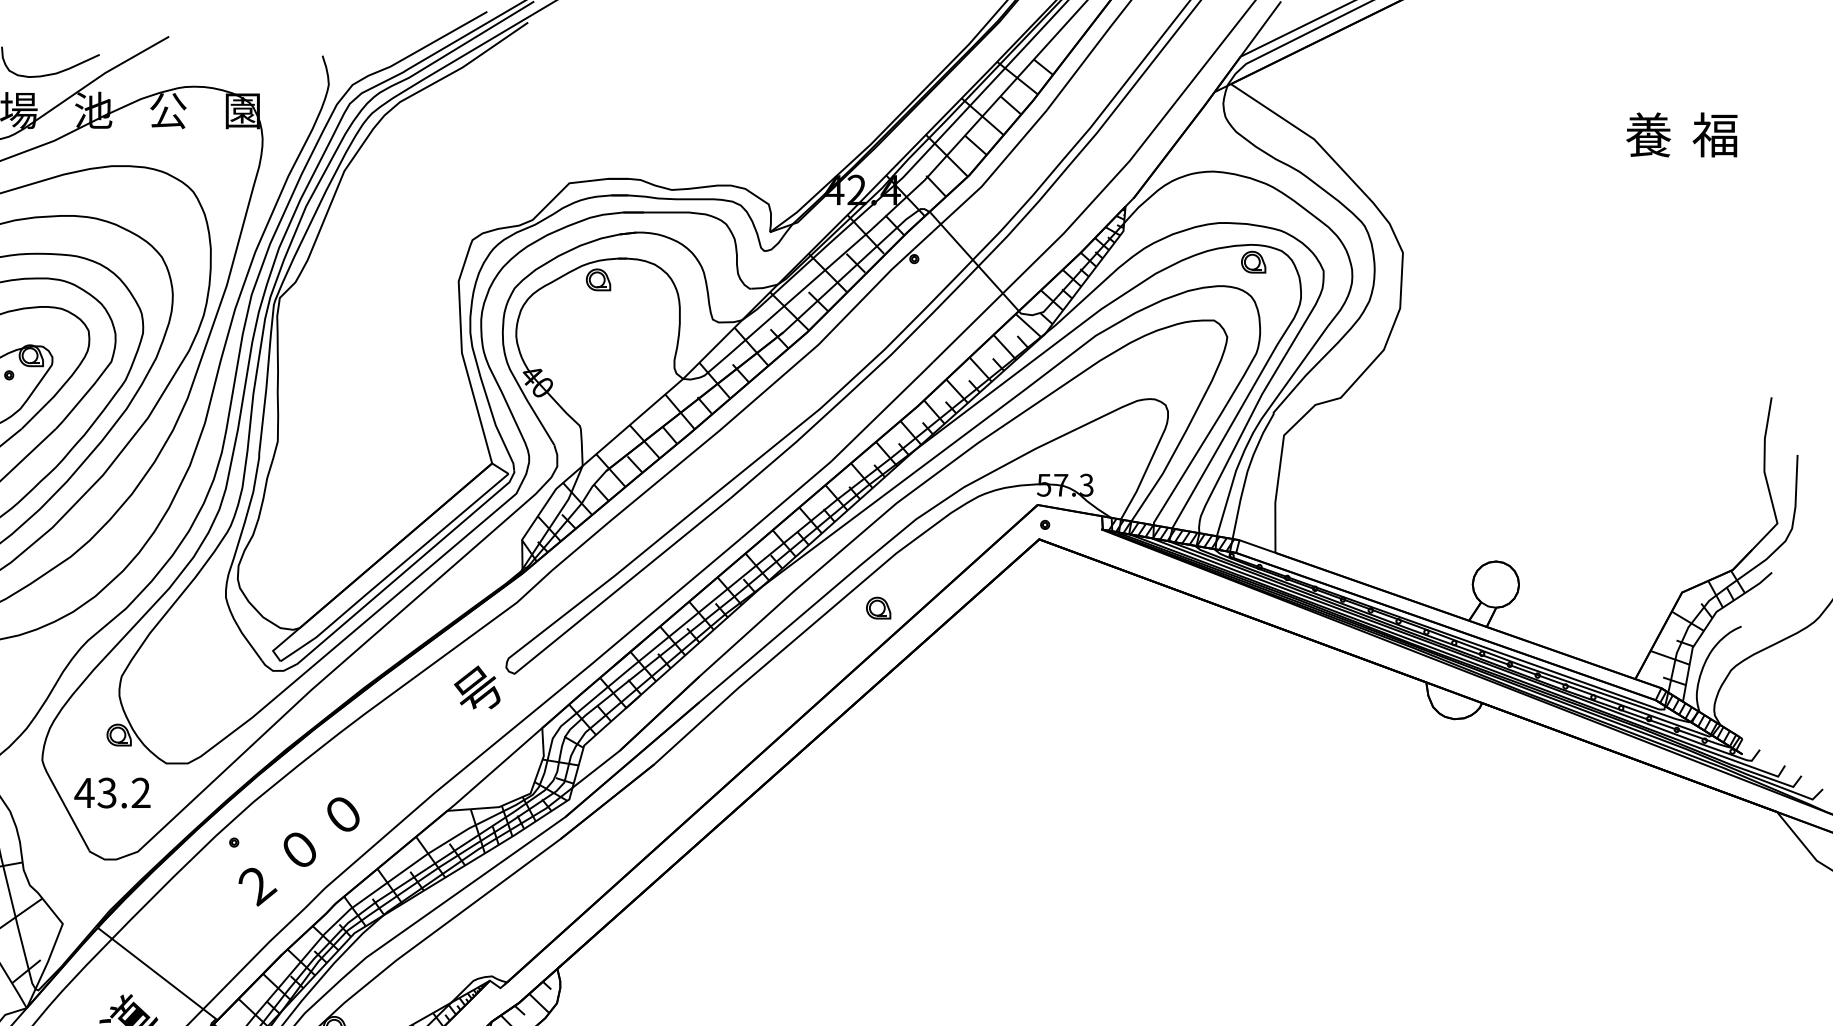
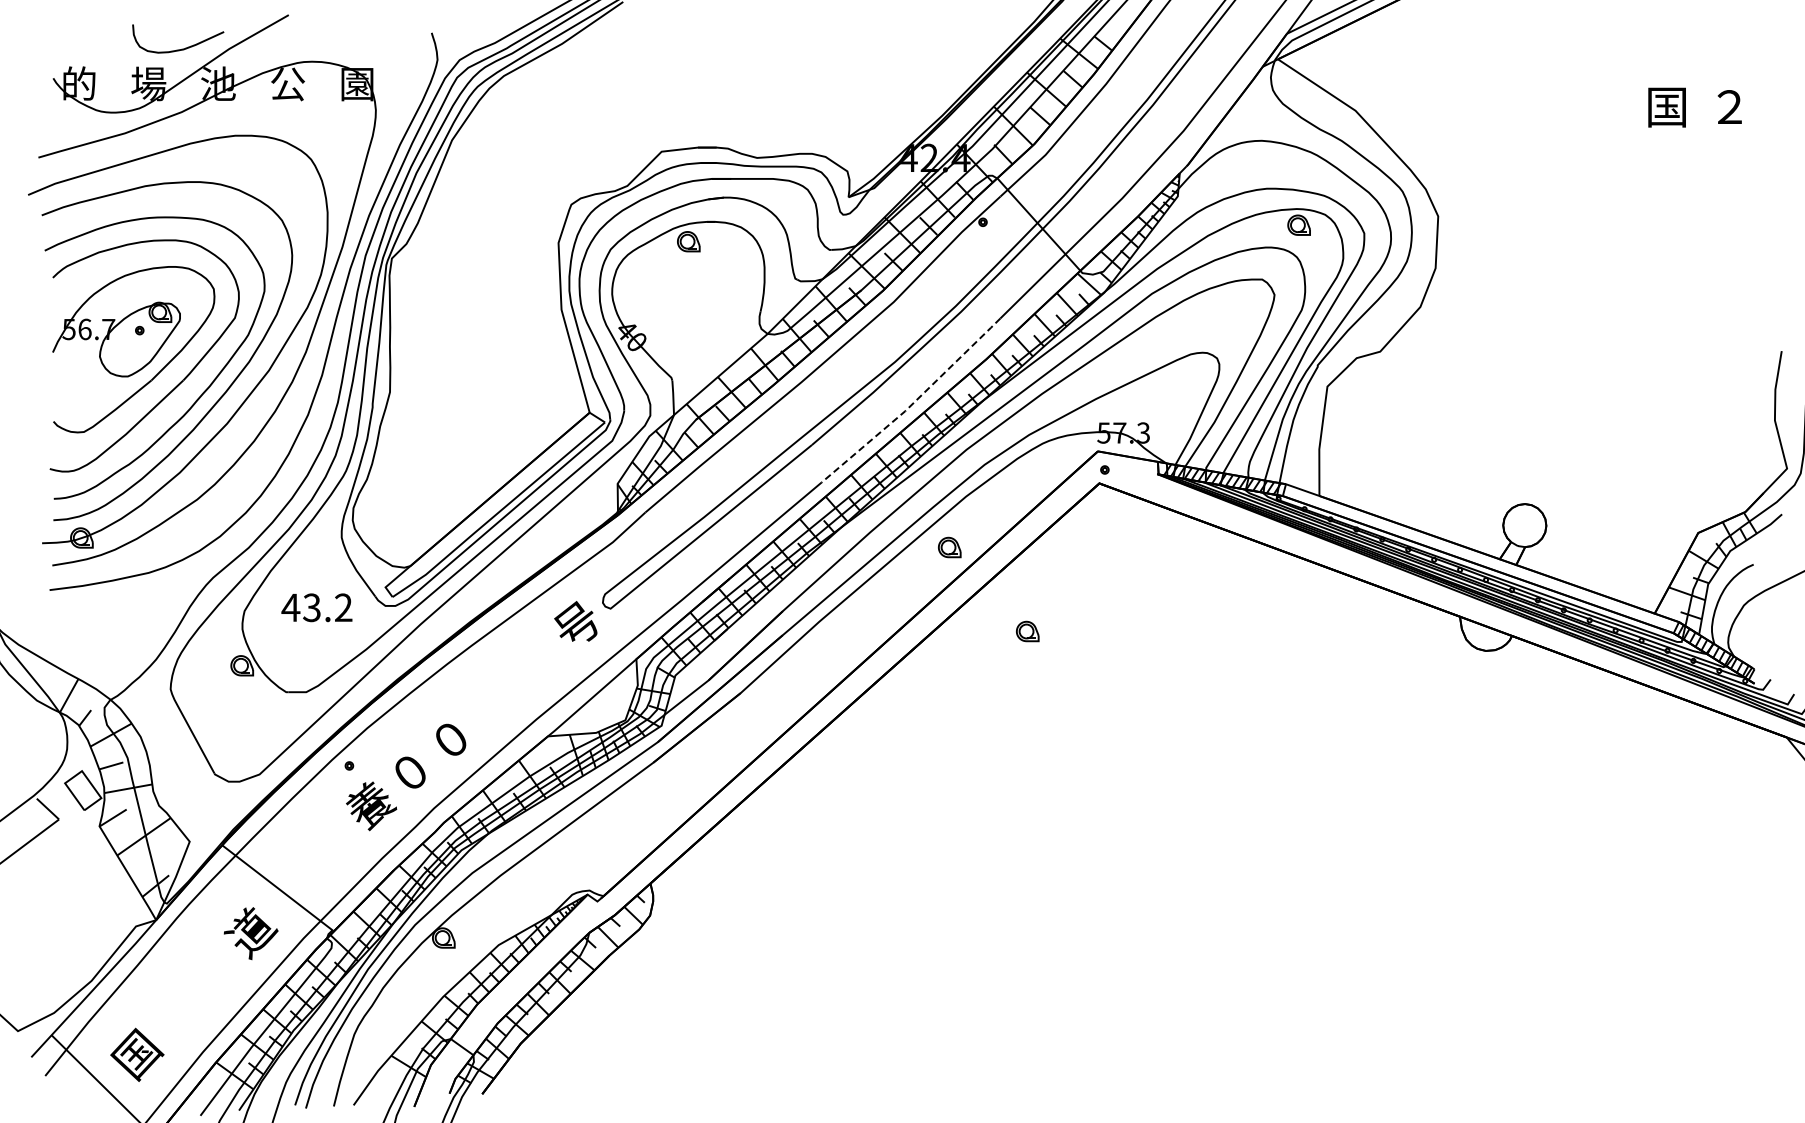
text: (1647, 134) -> (1666, 106), 養 -> 国
text: (1714, 134) -> (1728, 106), 福 -> ２
line: (839, 452) -> (913, 402), solid -> dashed
part: (962, 698) -> (1027, 631), added
text: (111, 792) -> (316, 607), moved
text: (257, 886) -> (371, 806), ２ -> 養

